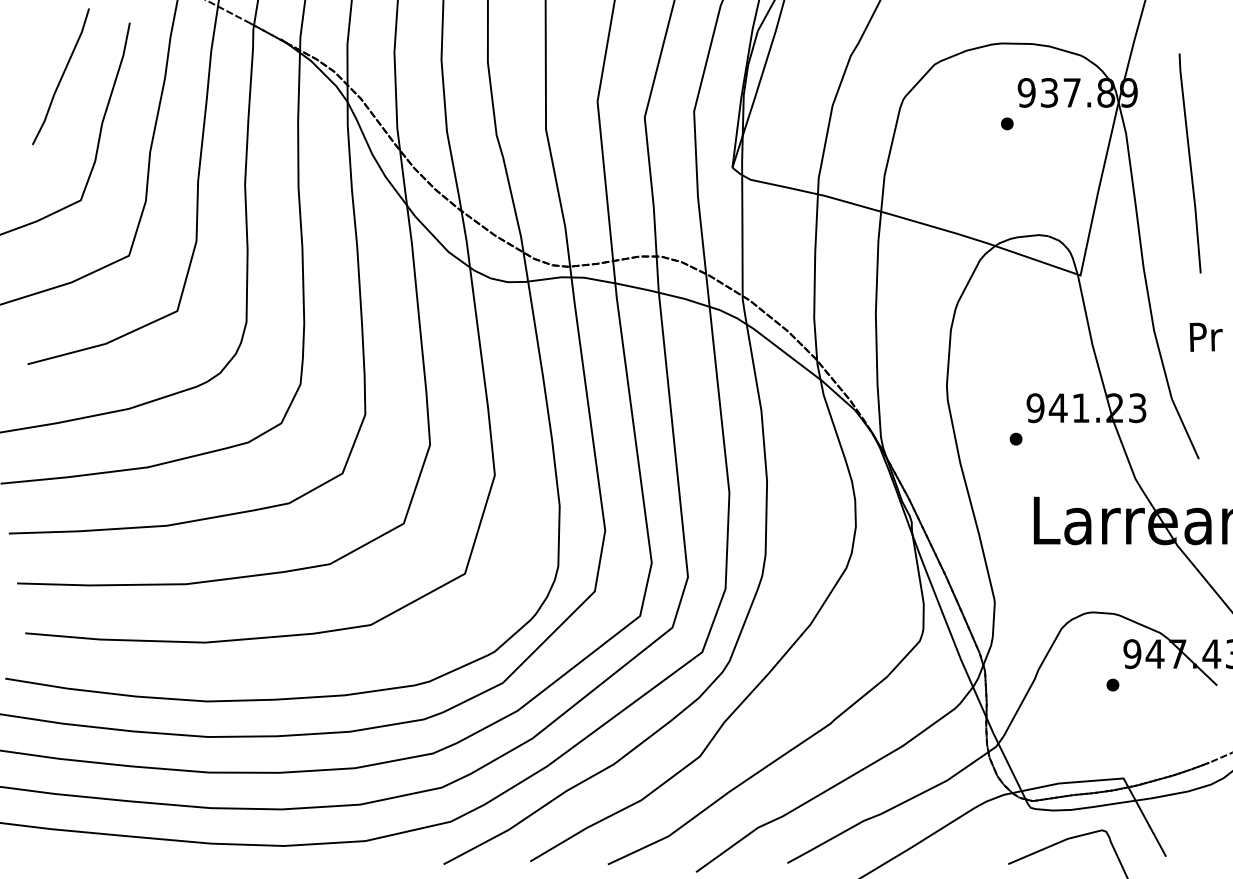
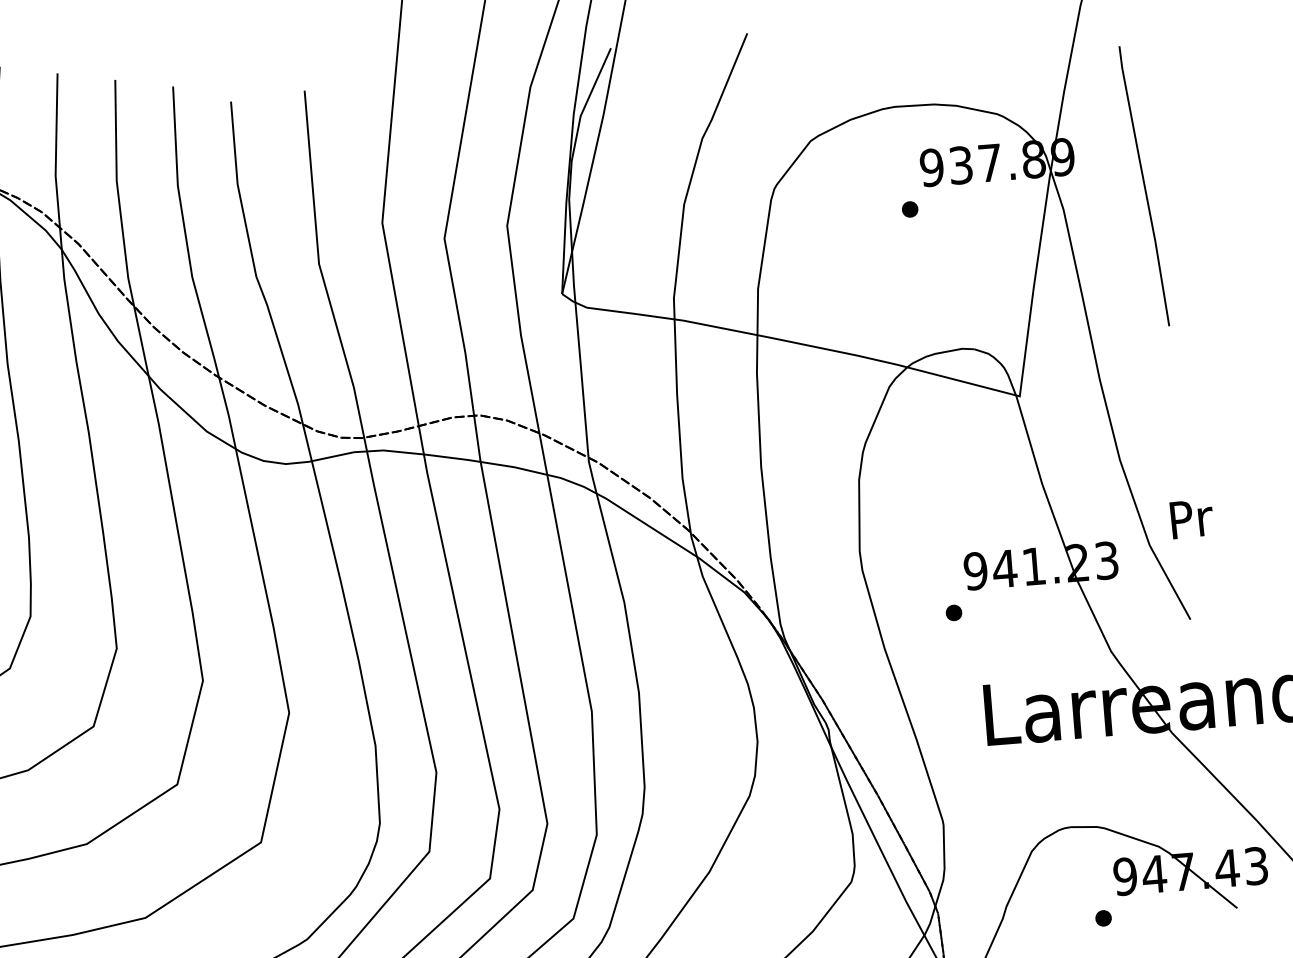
line: (1189, 163) -> (1143, 186), moved
text: (1205, 336) -> (1190, 518), moved

